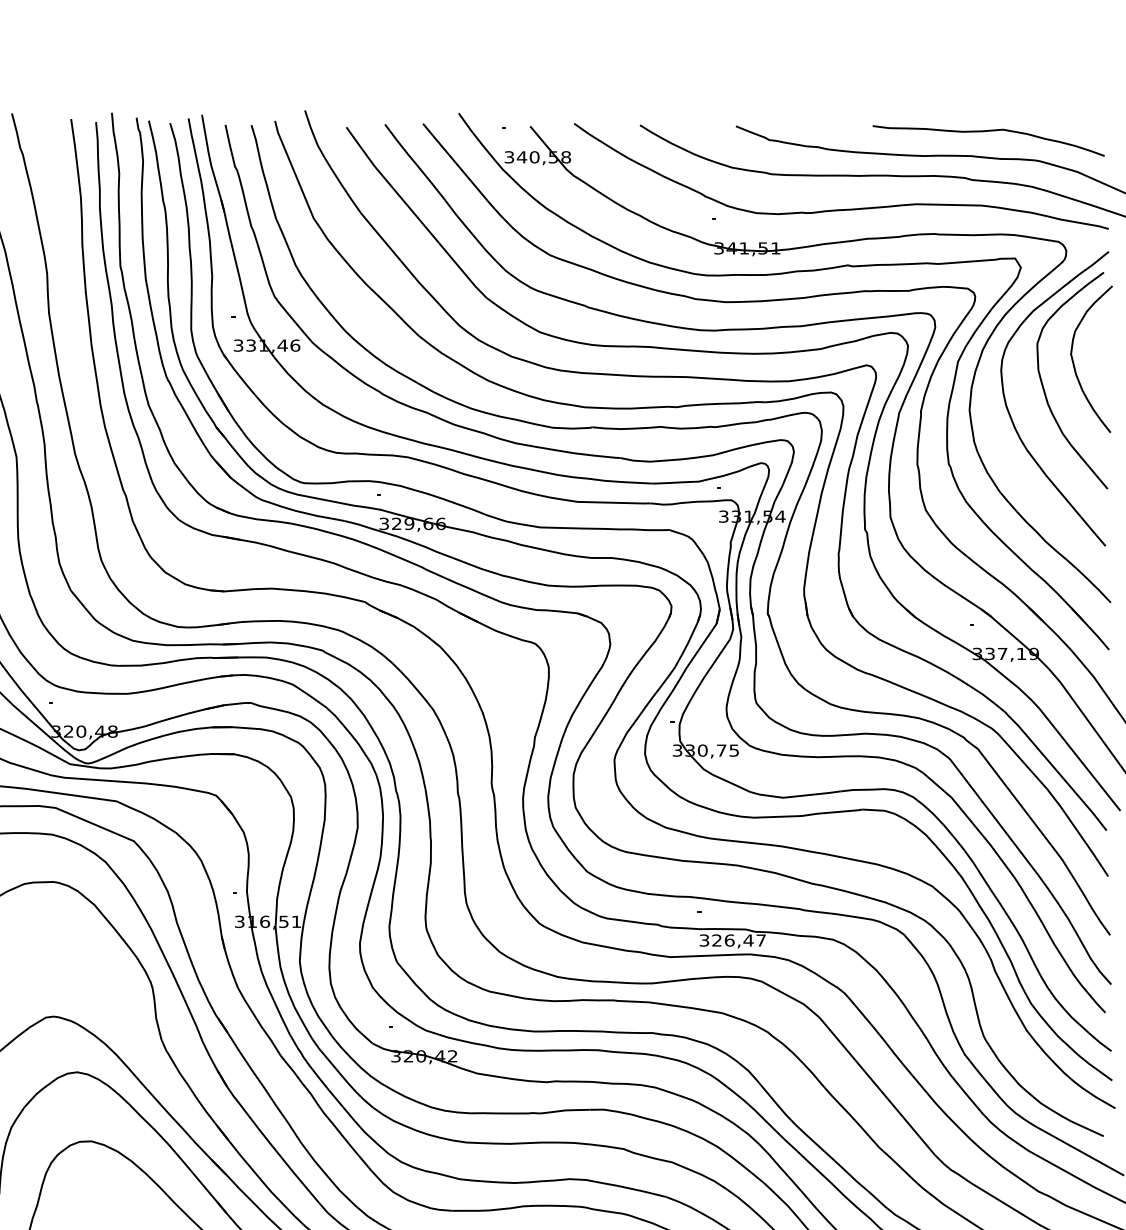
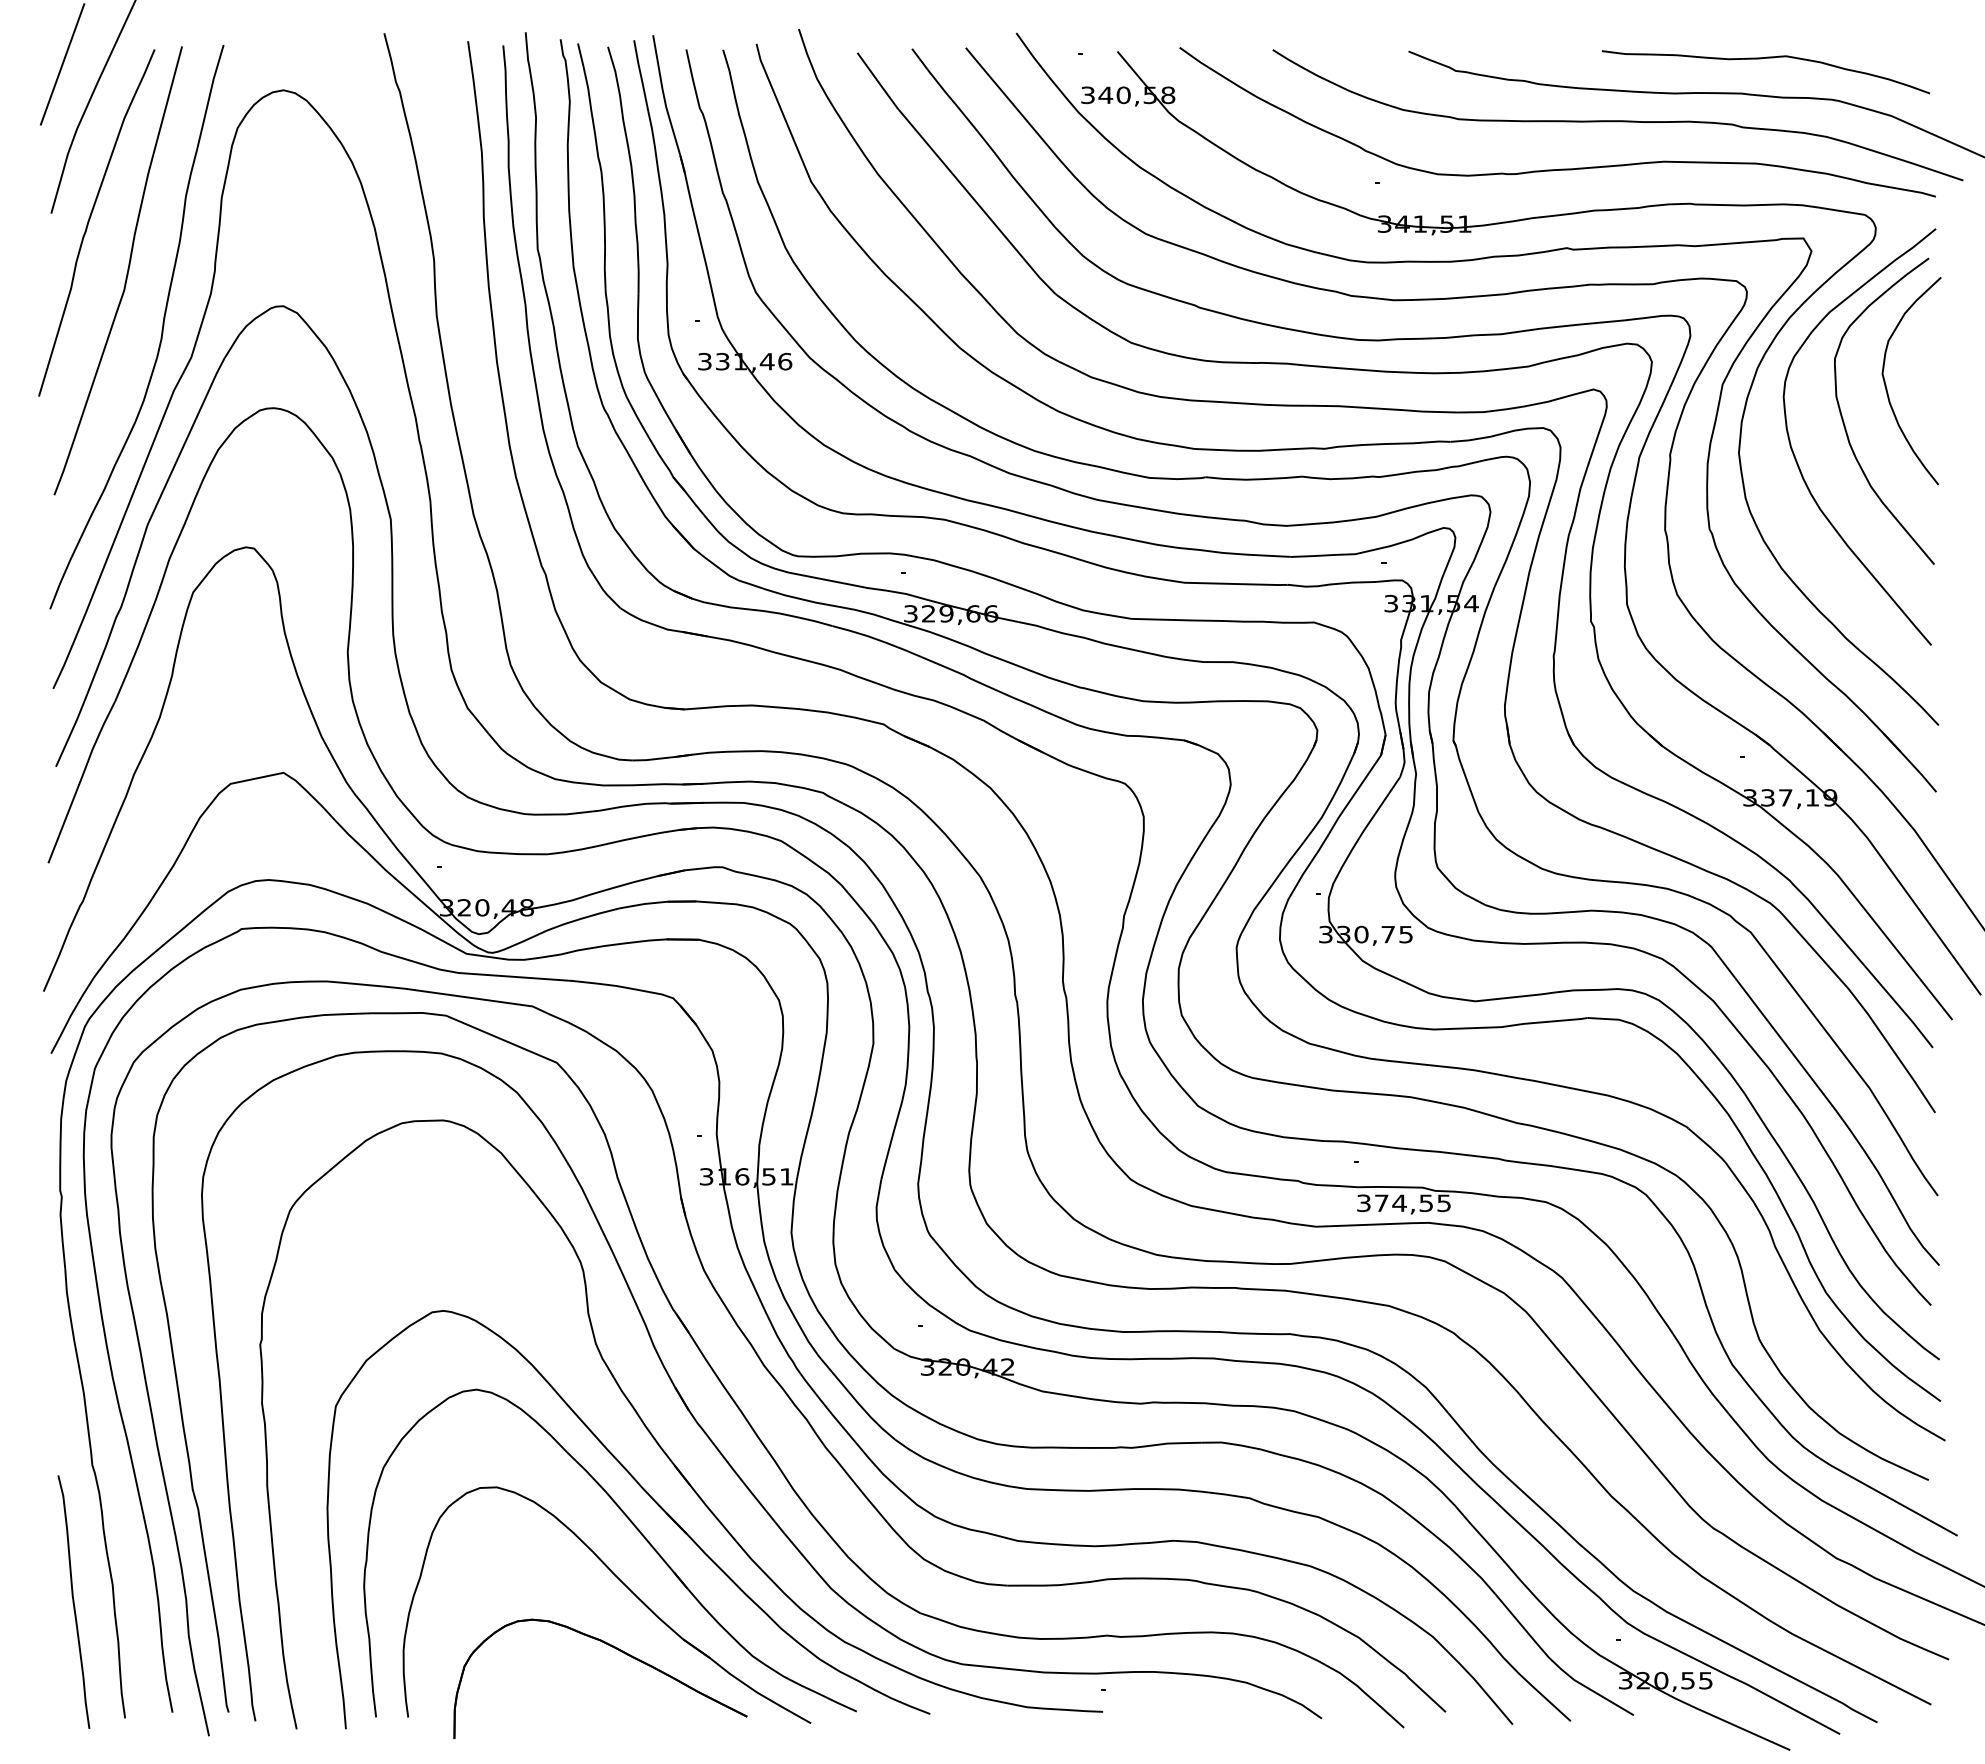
text: (738, 940) -> (1412, 1203), 326,47 -> 374,55

